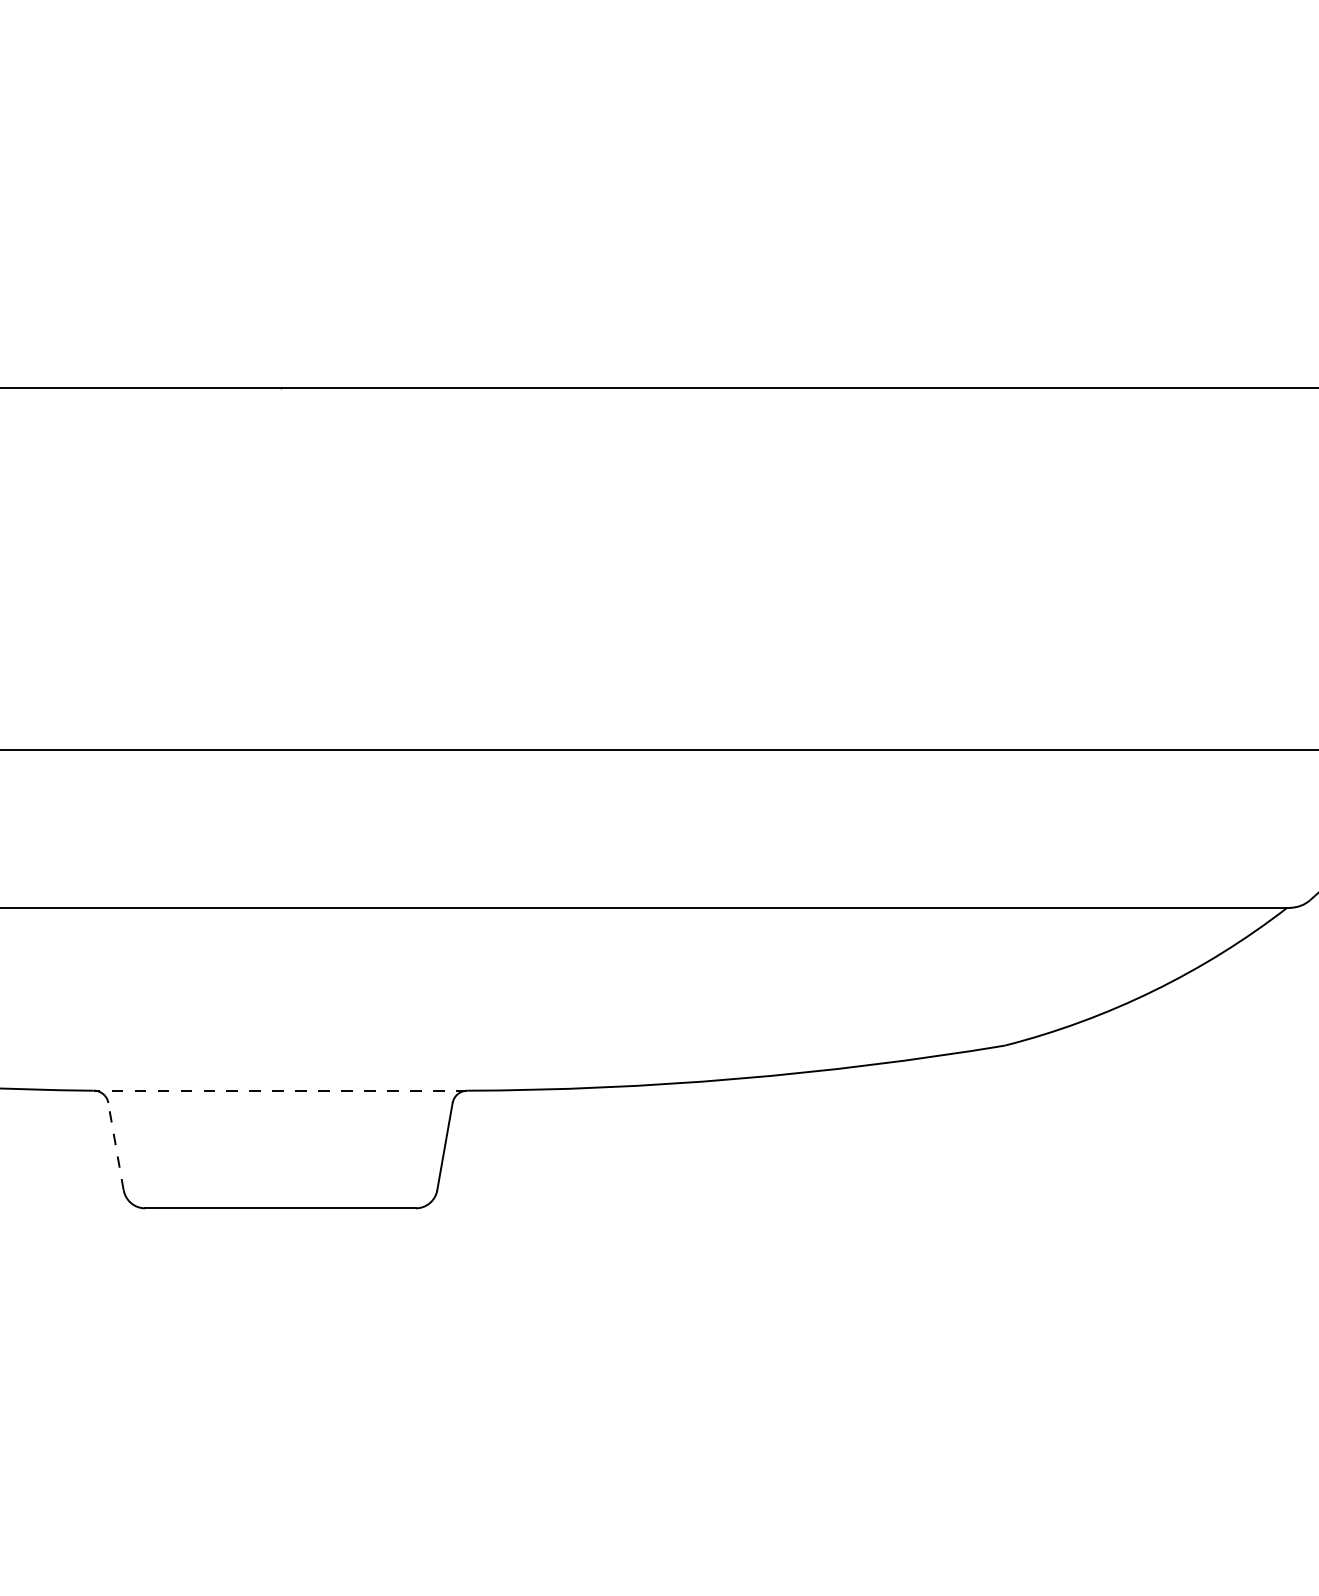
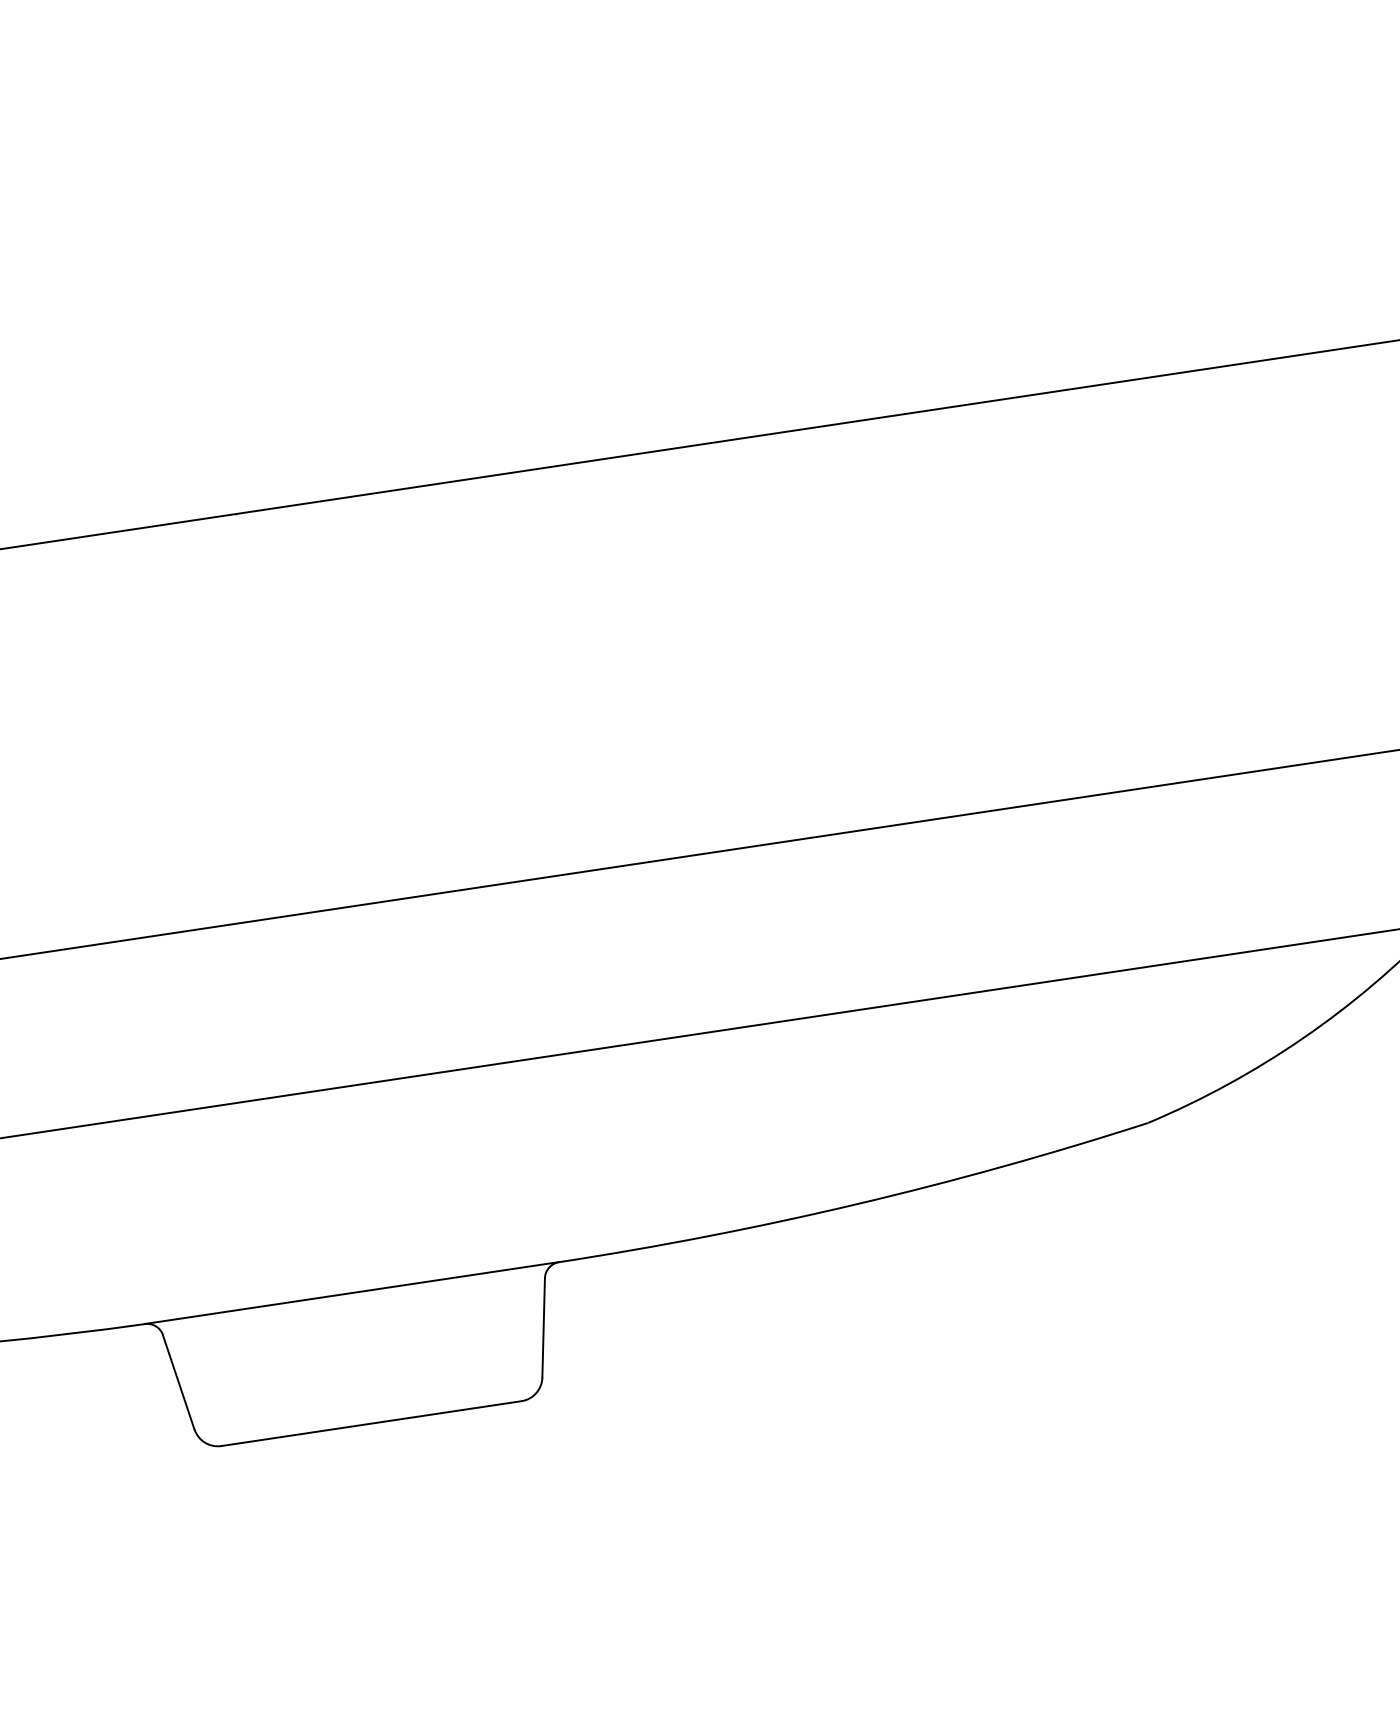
line: (280, 1090) -> (351, 1292), dashed -> solid
line: (115, 1146) -> (178, 1382), dashed -> solid

